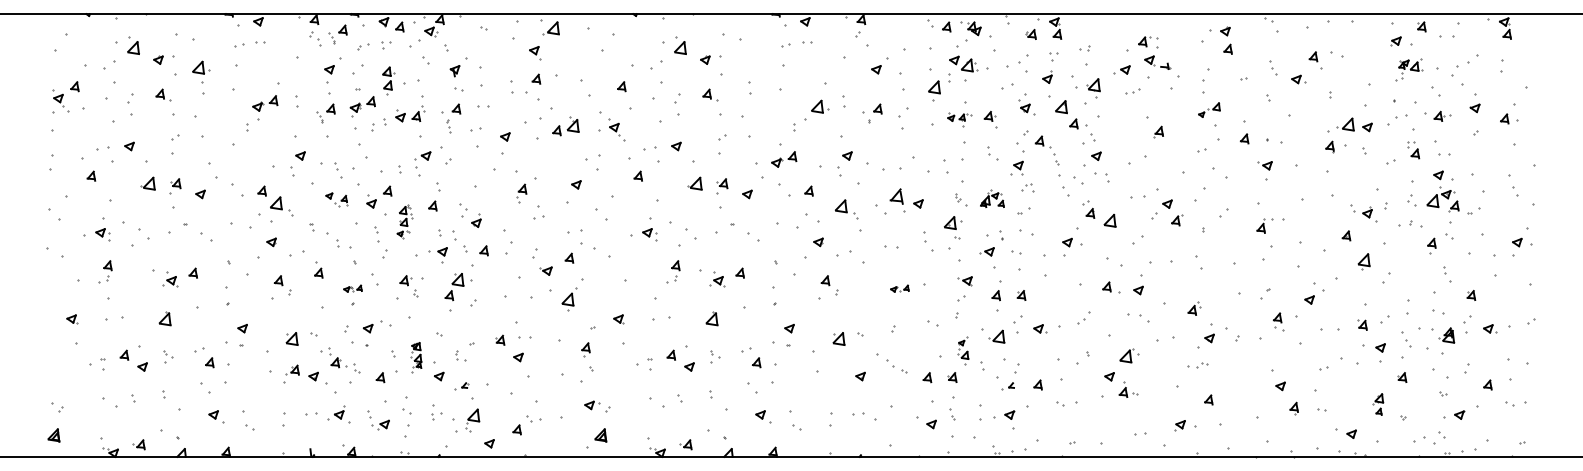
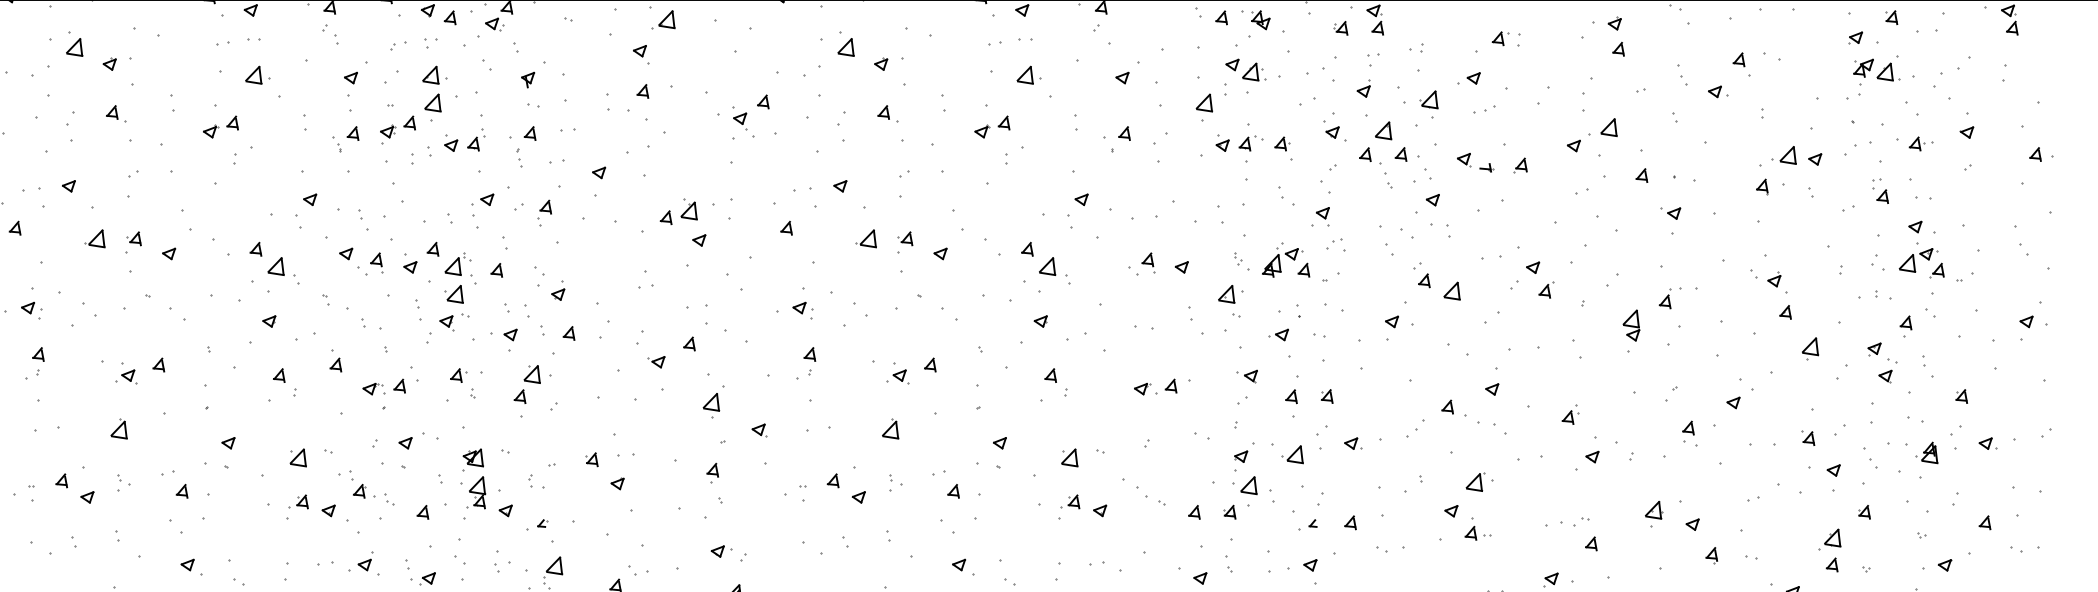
part: (337, 34) -> (362, 28), removed
part: (1157, 62) -> (1475, 162), moved
part: (201, 67) -> (257, 74), moved
part: (1408, 69) -> (1873, 77), size x1.43
part: (388, 80) -> (434, 93), size x1.43
part: (265, 103) -> (221, 127), moved
part: (820, 106) -> (1029, 74), moved
part: (1209, 109) -> (1592, 134), size x1.67
part: (1509, 118) -> (2042, 153), moved
part: (959, 119) -> (1239, 148), size x1.43
part: (565, 126) -> (678, 211), moved
part: (616, 129) -> (743, 121), moved
part: (1046, 150) -> (1375, 168), moved
part: (784, 159) -> (992, 127), moved
part: (521, 193) -> (544, 213), moved
part: (992, 198) -> (1286, 259), size x1.43
part: (336, 199) -> (360, 261), size x1.43
part: (890, 201) -> (1142, 263), size x0.62
part: (846, 209) -> (1054, 270), moved
part: (1363, 213) -> (1768, 280), moved
part: (404, 221) -> (456, 292), size x1.67
part: (1236, 244) -> (1630, 324), added
part: (673, 271) -> (806, 362), moved
part: (1415, 271) -> (1882, 362), added
part: (1111, 287) -> (1454, 407), moved
part: (352, 288) -> (383, 386), size x1.67
part: (899, 288) -> (1155, 386), size x1.67
part: (569, 299) -> (713, 402), moved
part: (963, 350) -> (1245, 474), size x1.67
part: (416, 357) -> (473, 483), size x1.67
part: (1197, 365) -> (1575, 522), moved
part: (838, 373) -> (1068, 506), added
part: (1253, 378) -> (1654, 513), added
part: (1377, 404) -> (1829, 550), size x1.43

